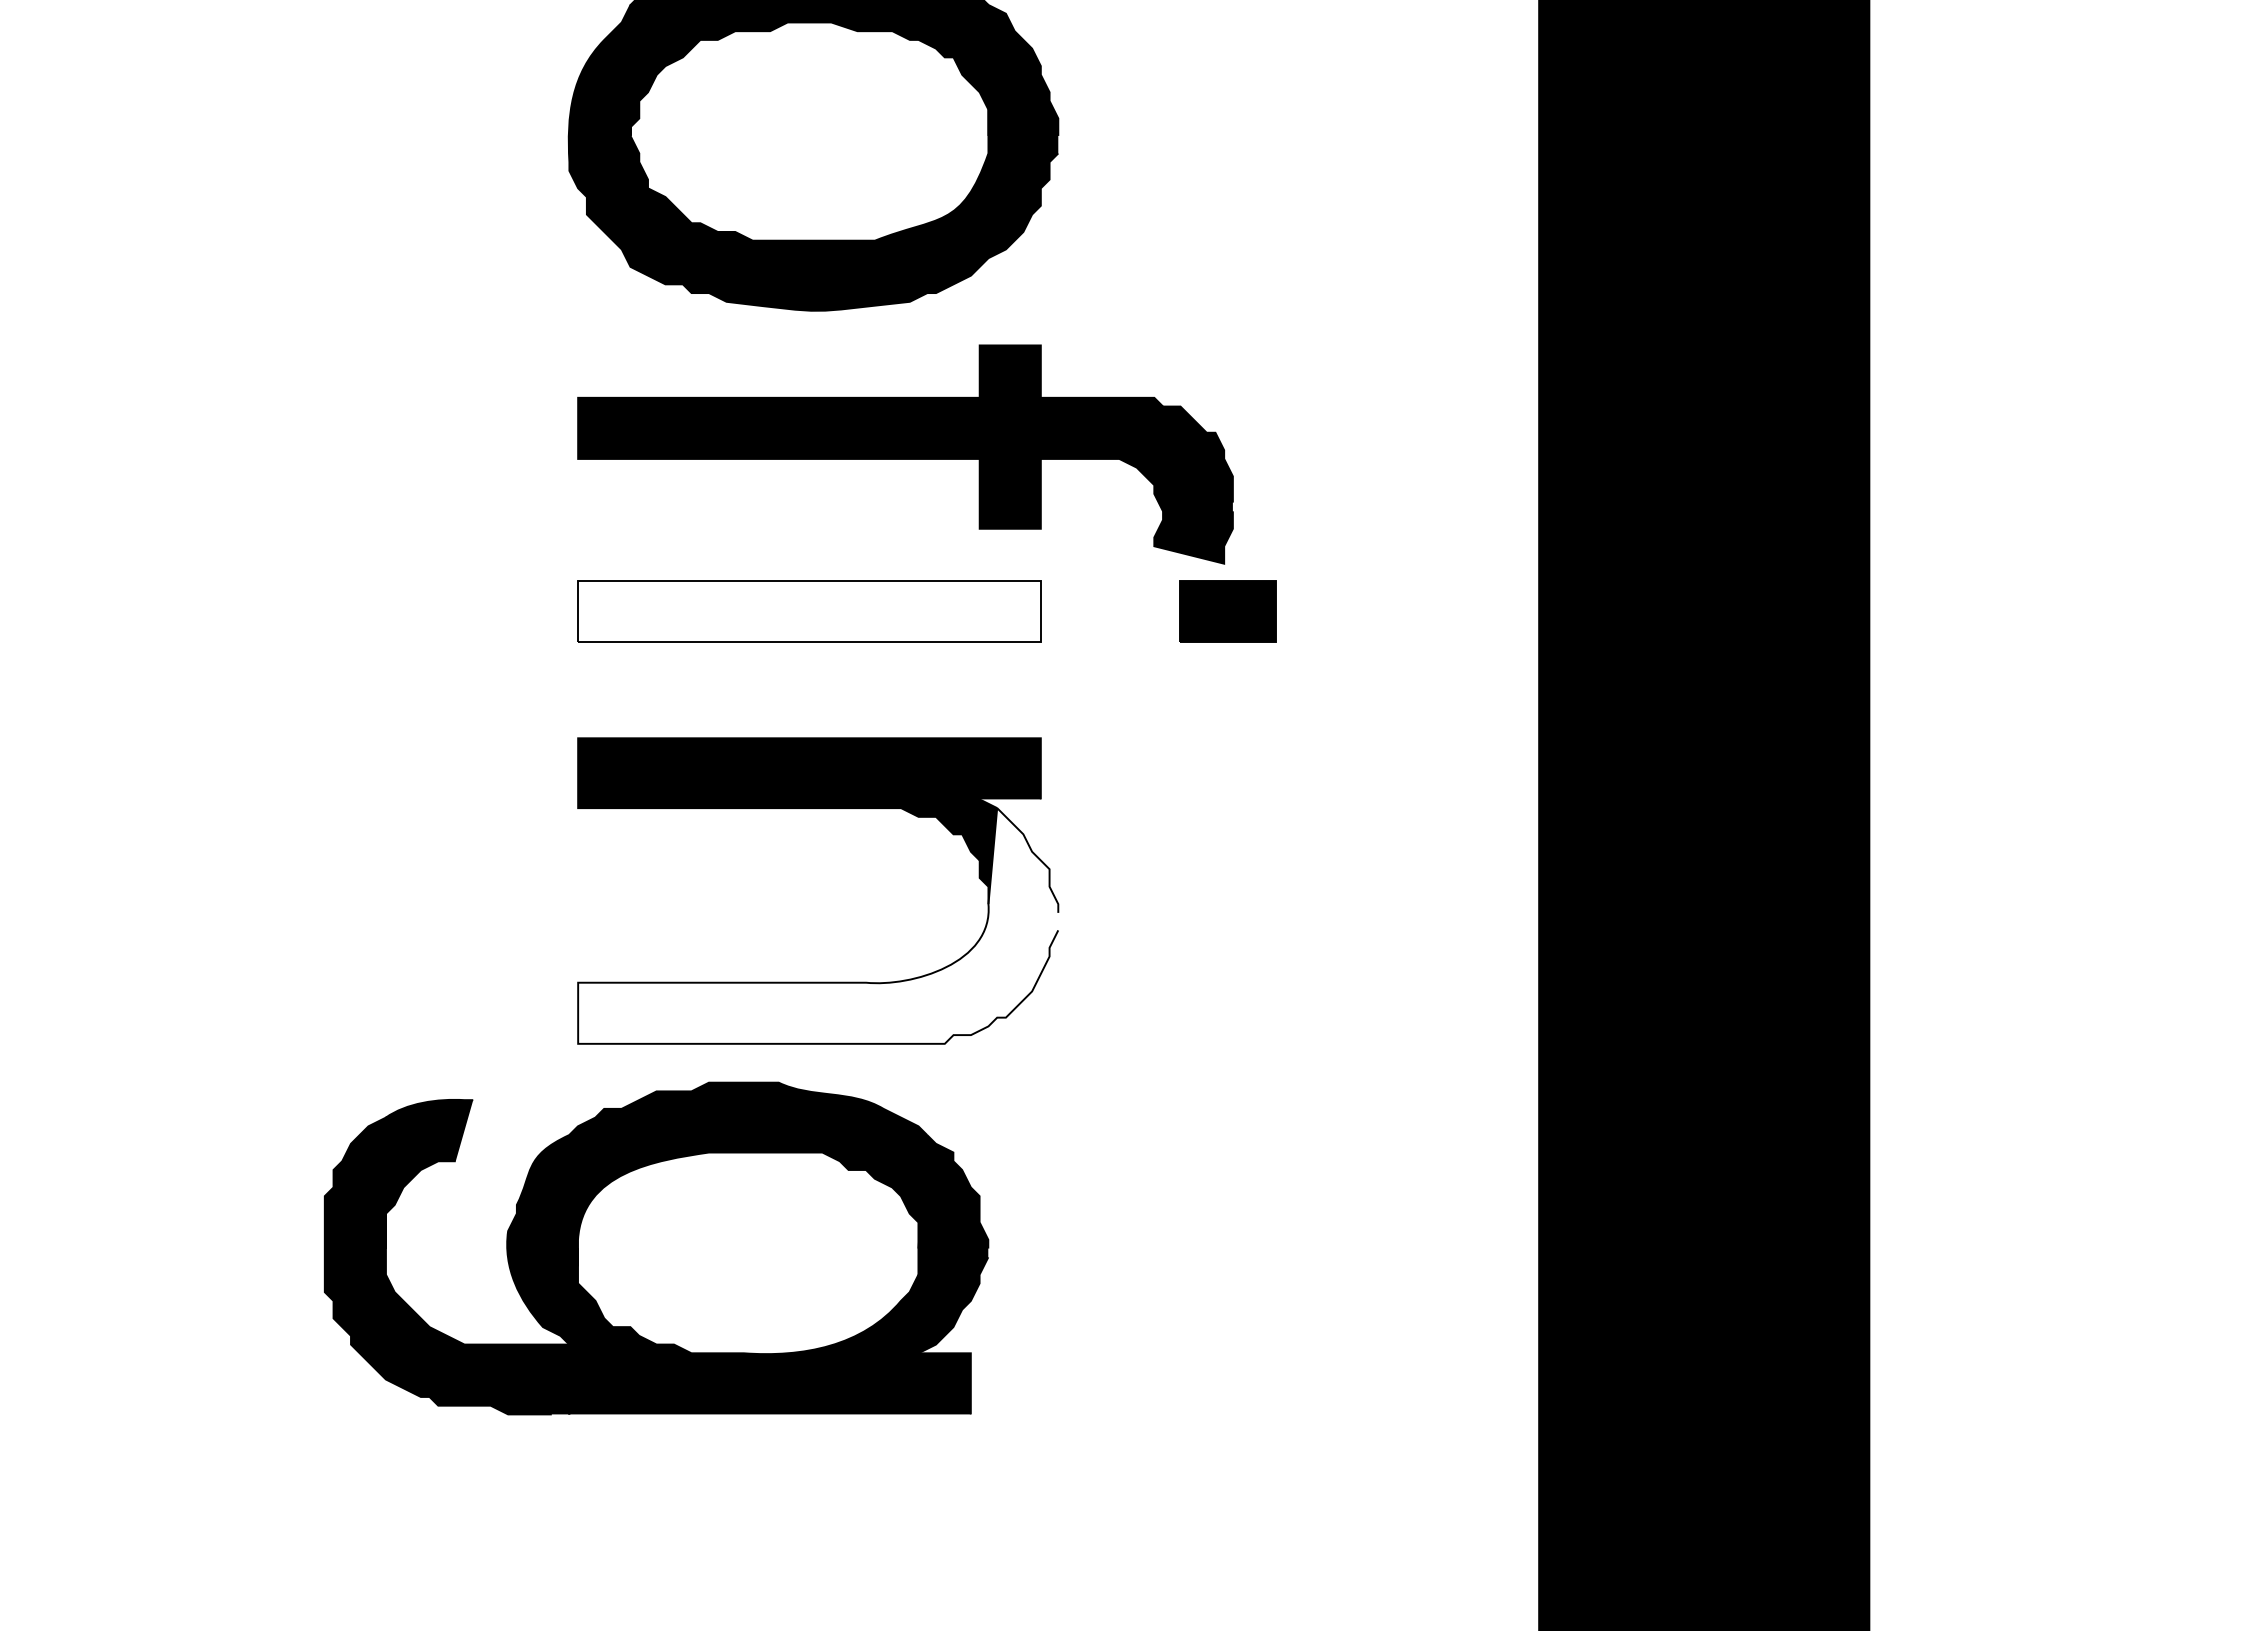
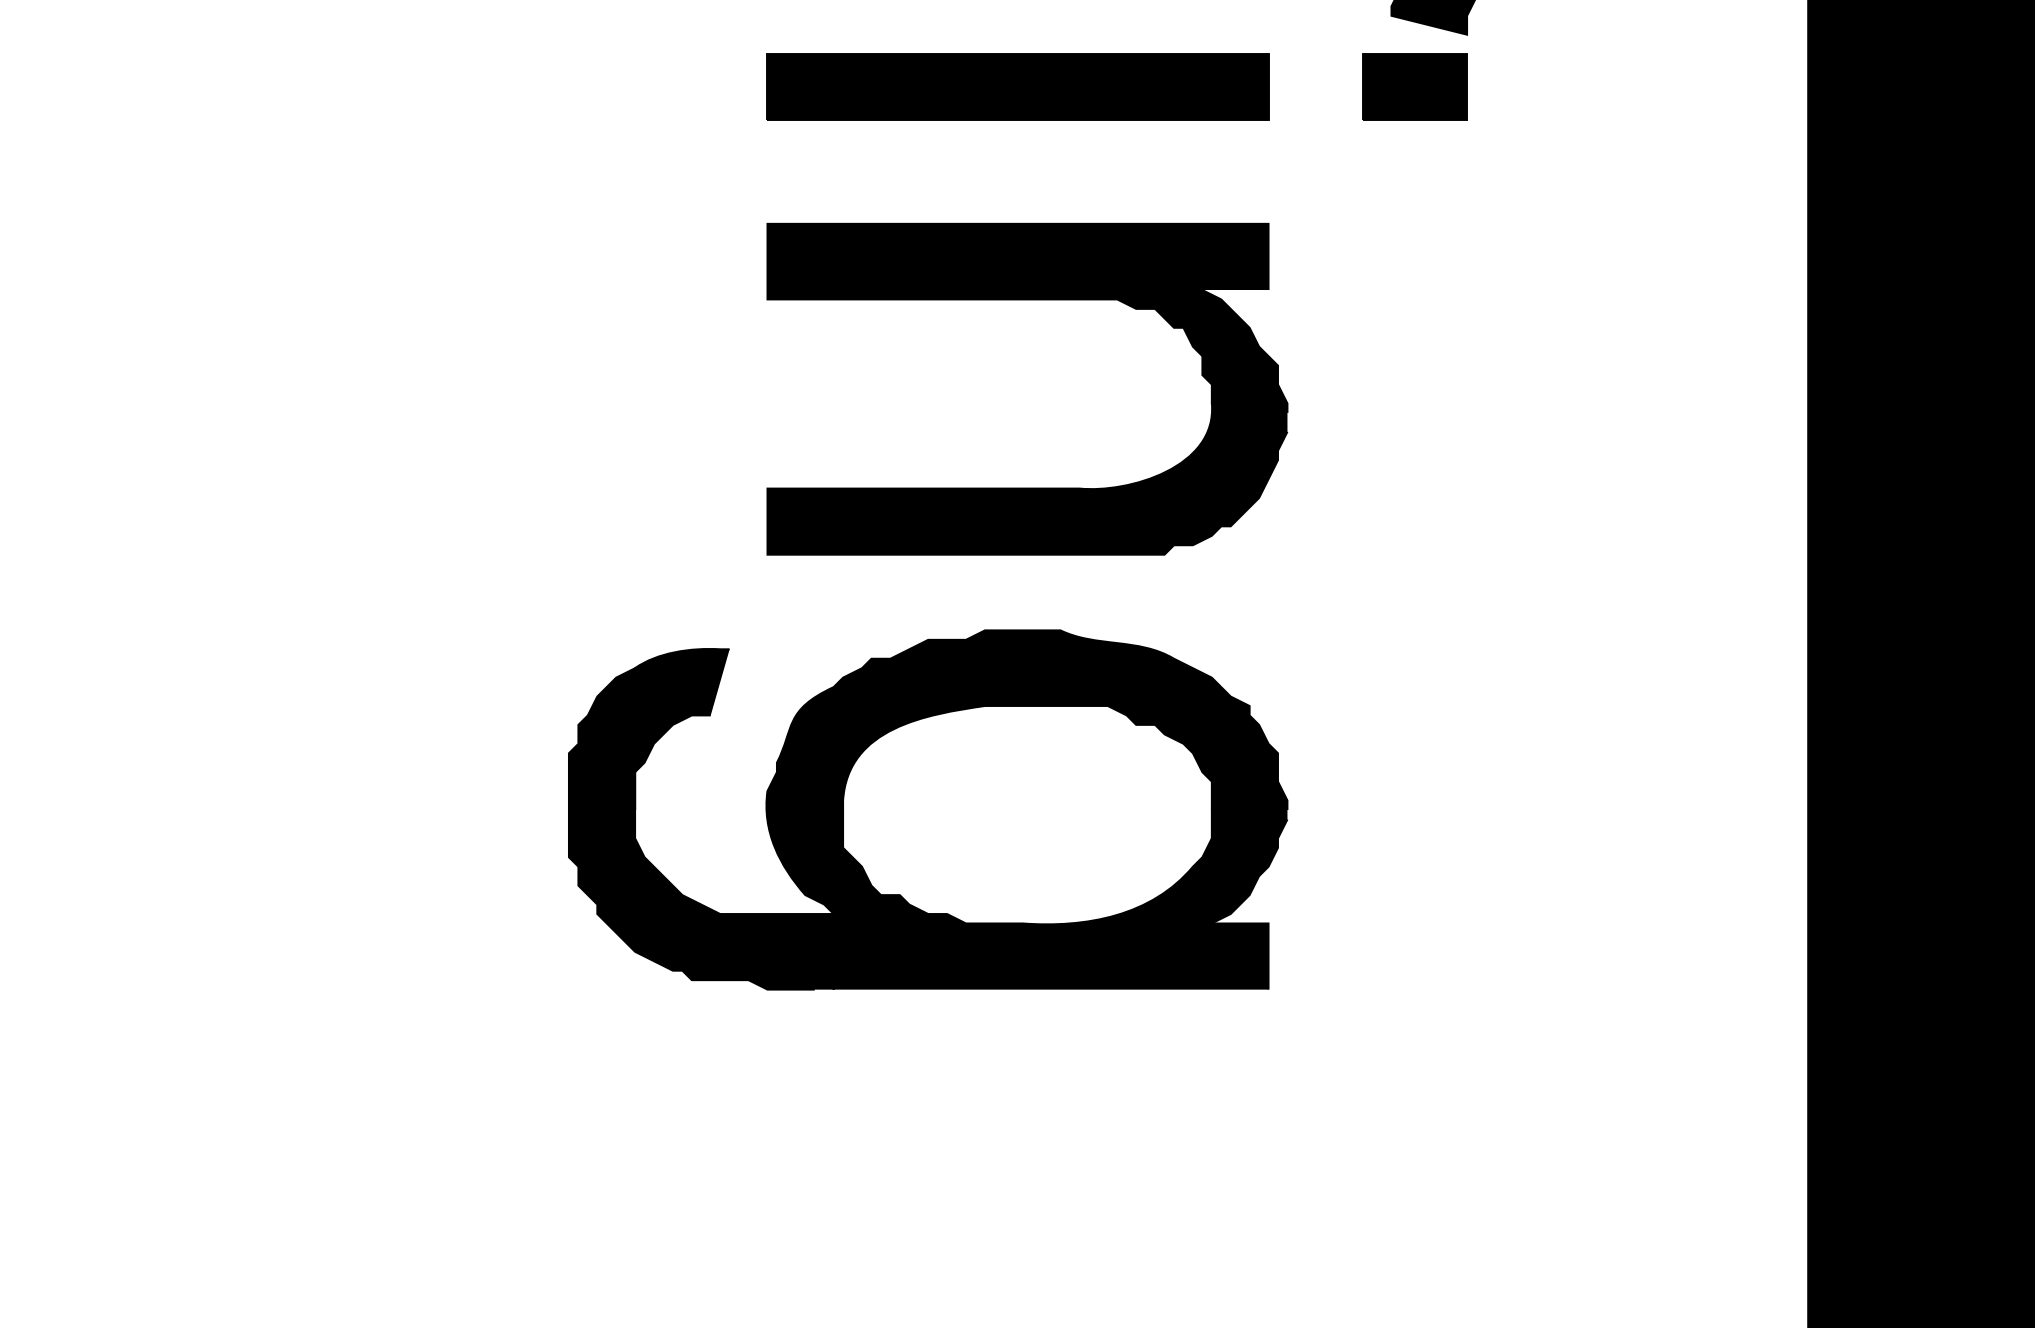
fill: (809, 611) -> (1018, 86), added
part: (1227, 611) -> (1414, 86), moved
fill: (818, 925) -> (1027, 426), added
part: (656, 1248) -> (928, 809), moved

